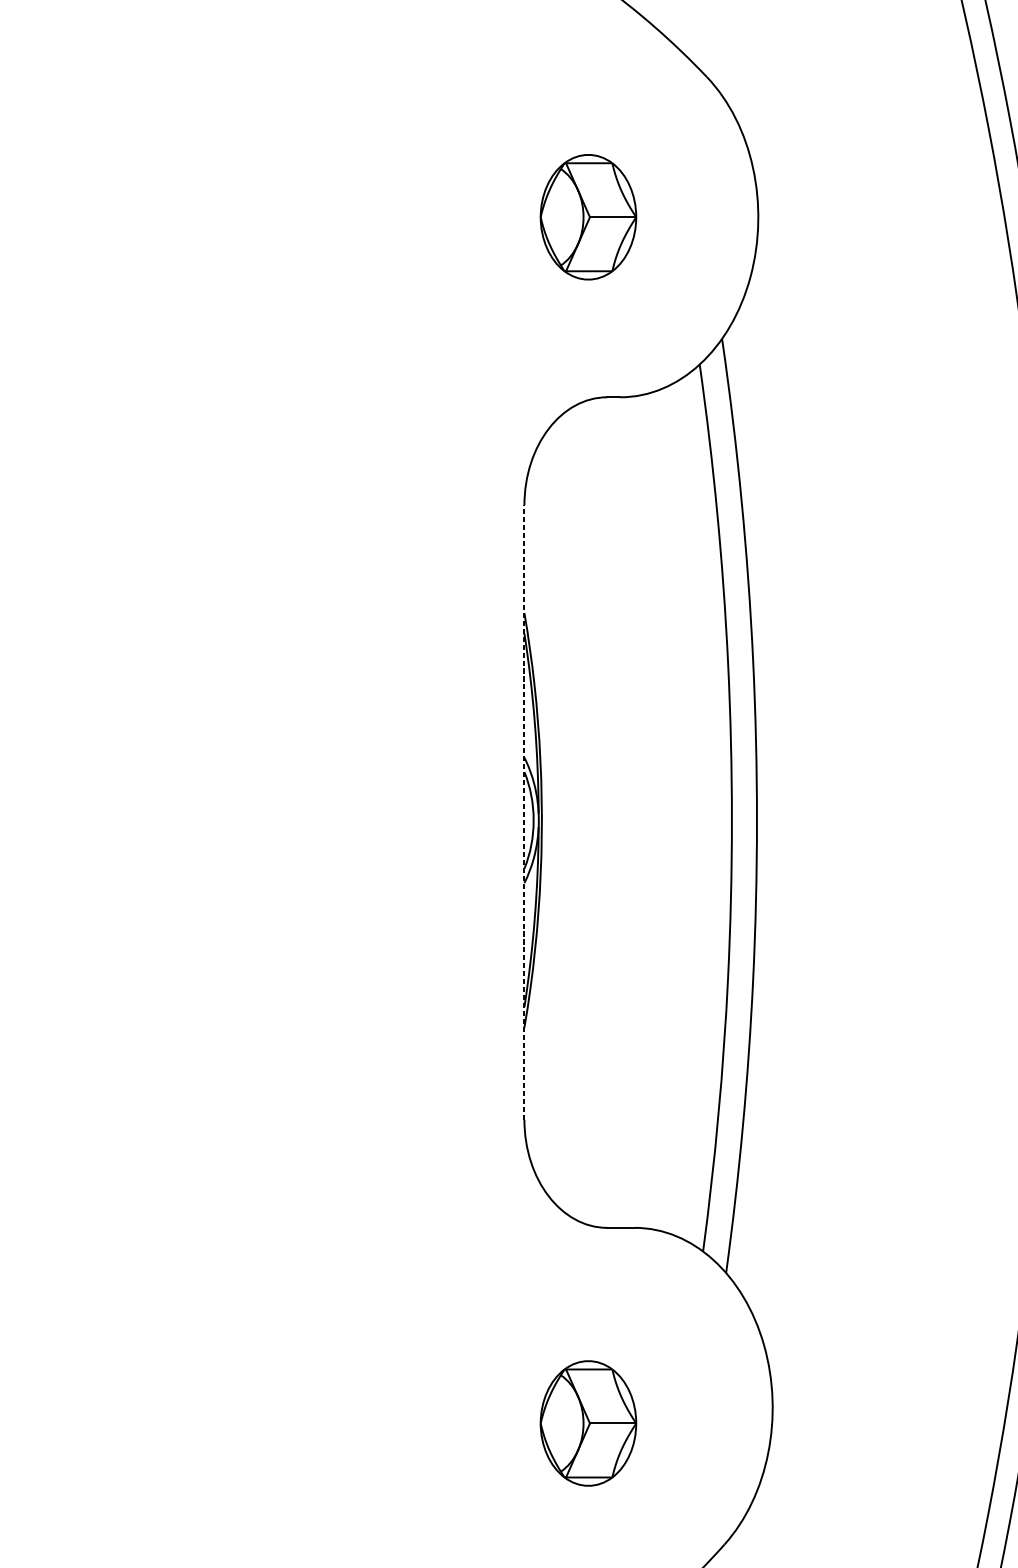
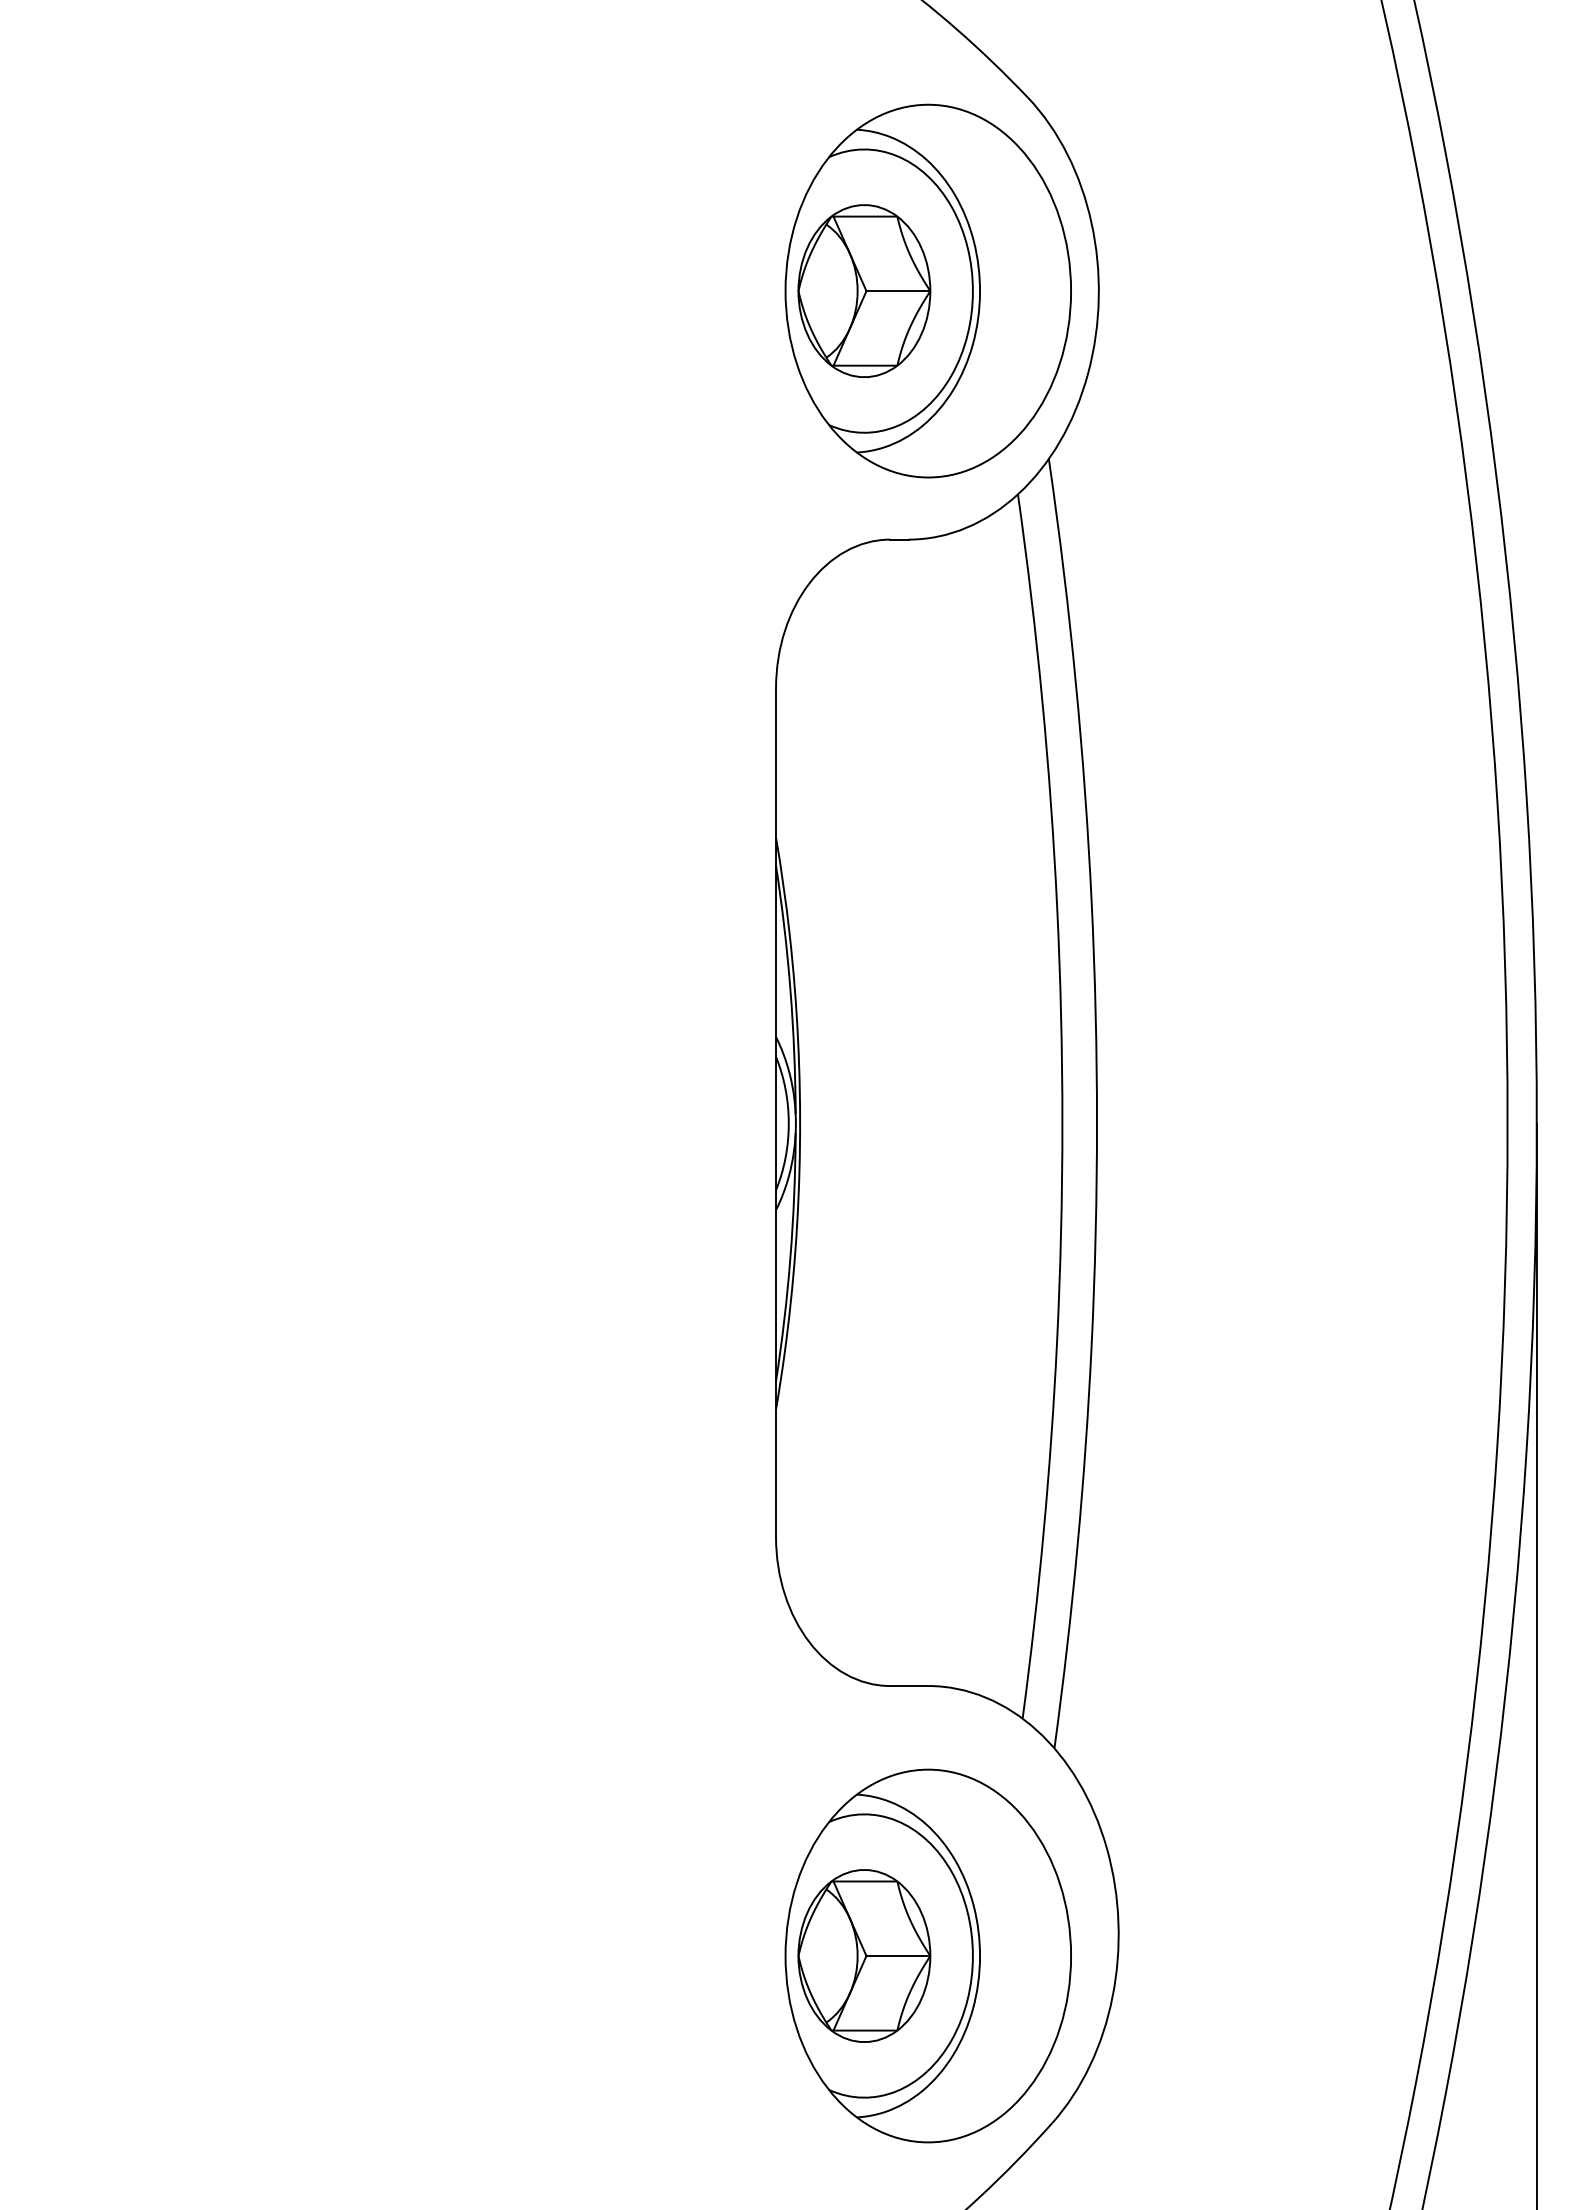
part: (634, 216) -> (927, 290), added
line: (524, 812) -> (776, 1112), dashed -> solid
part: (634, 1423) -> (927, 1955), added

